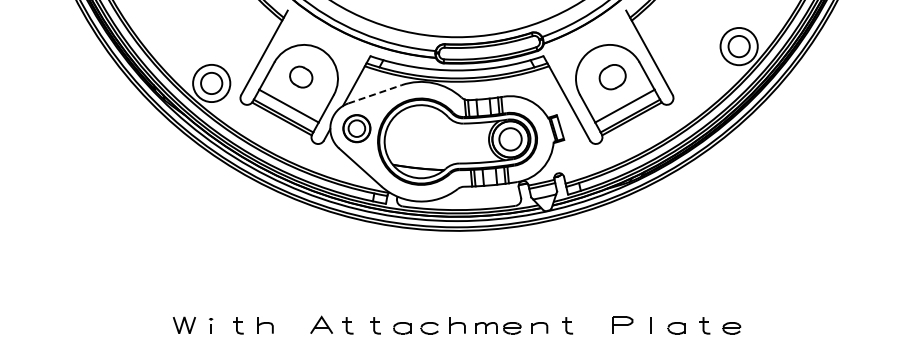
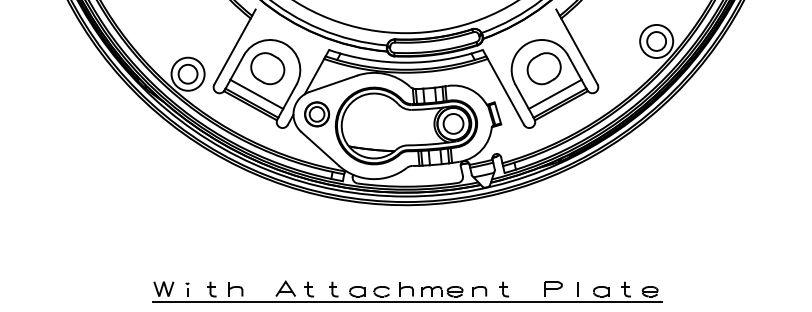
part: (300, 76) -> (266, 68), size x1.67
part: (612, 76) -> (544, 68), size x1.43
line: (375, 94) -> (333, 84), dashed -> solid
line: (458, 340) -> (407, 302), added

